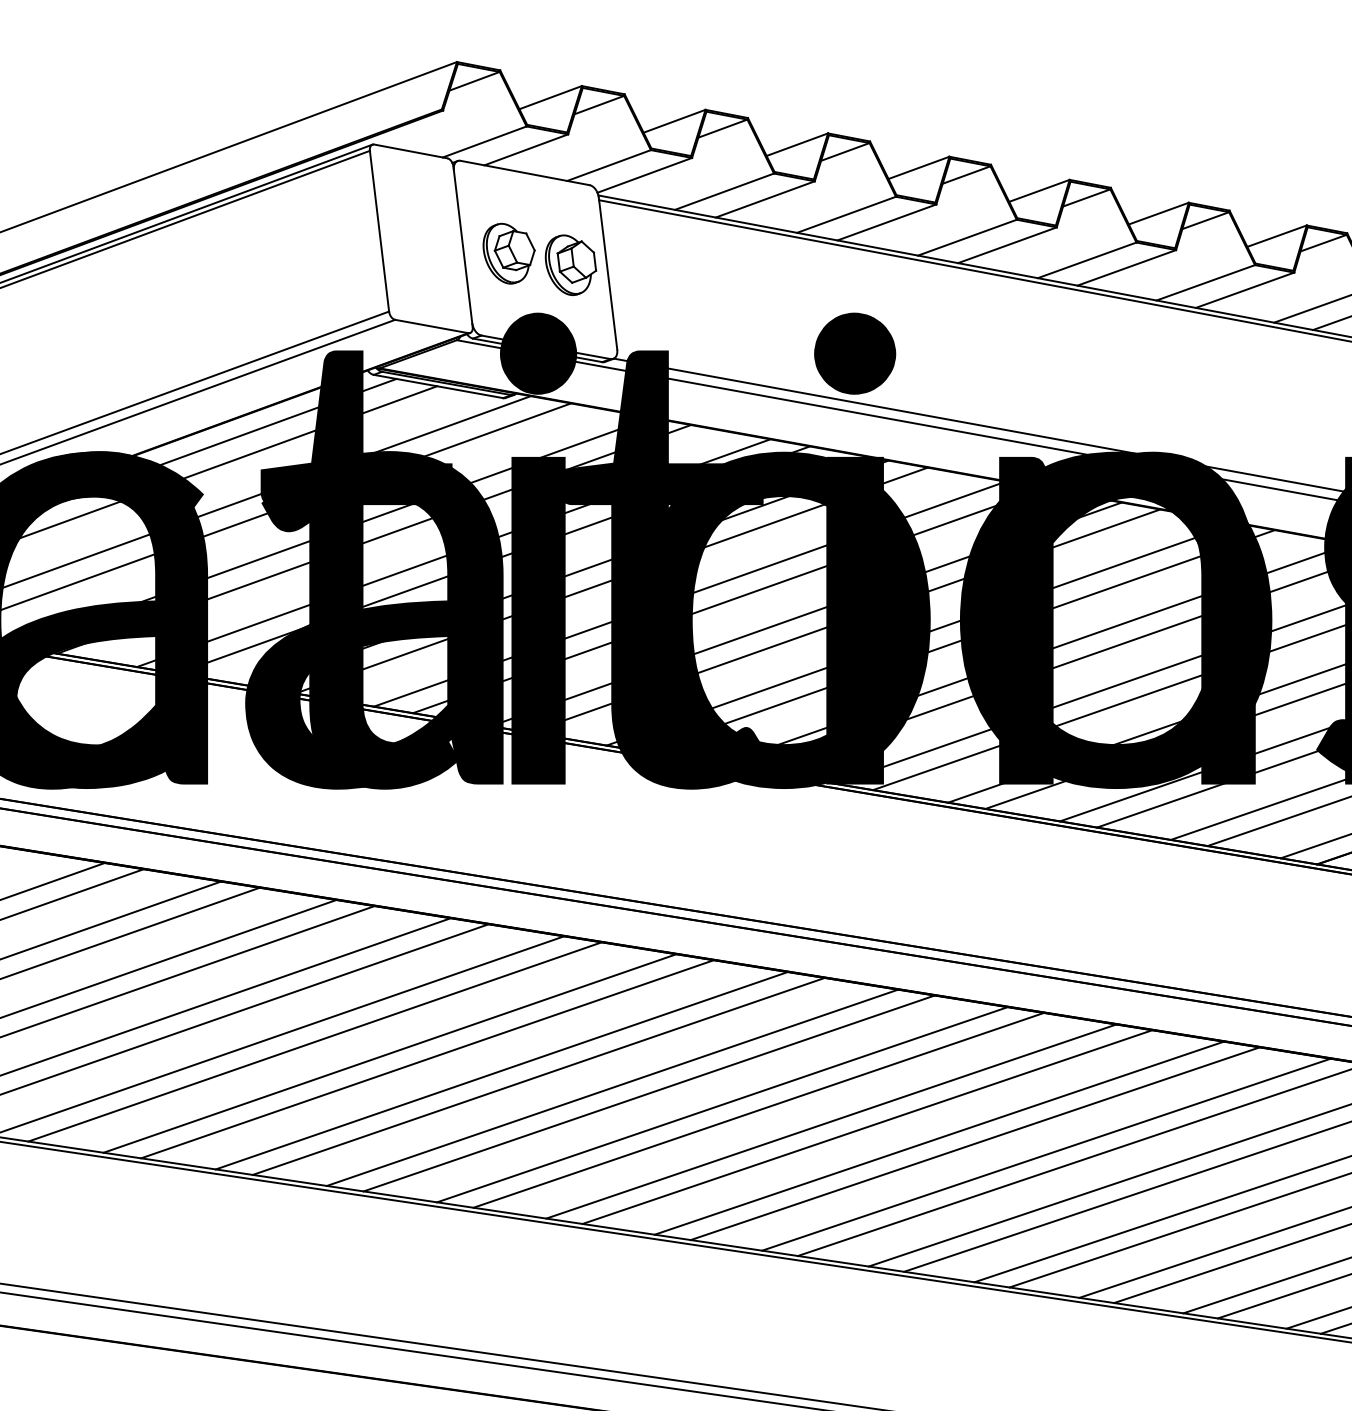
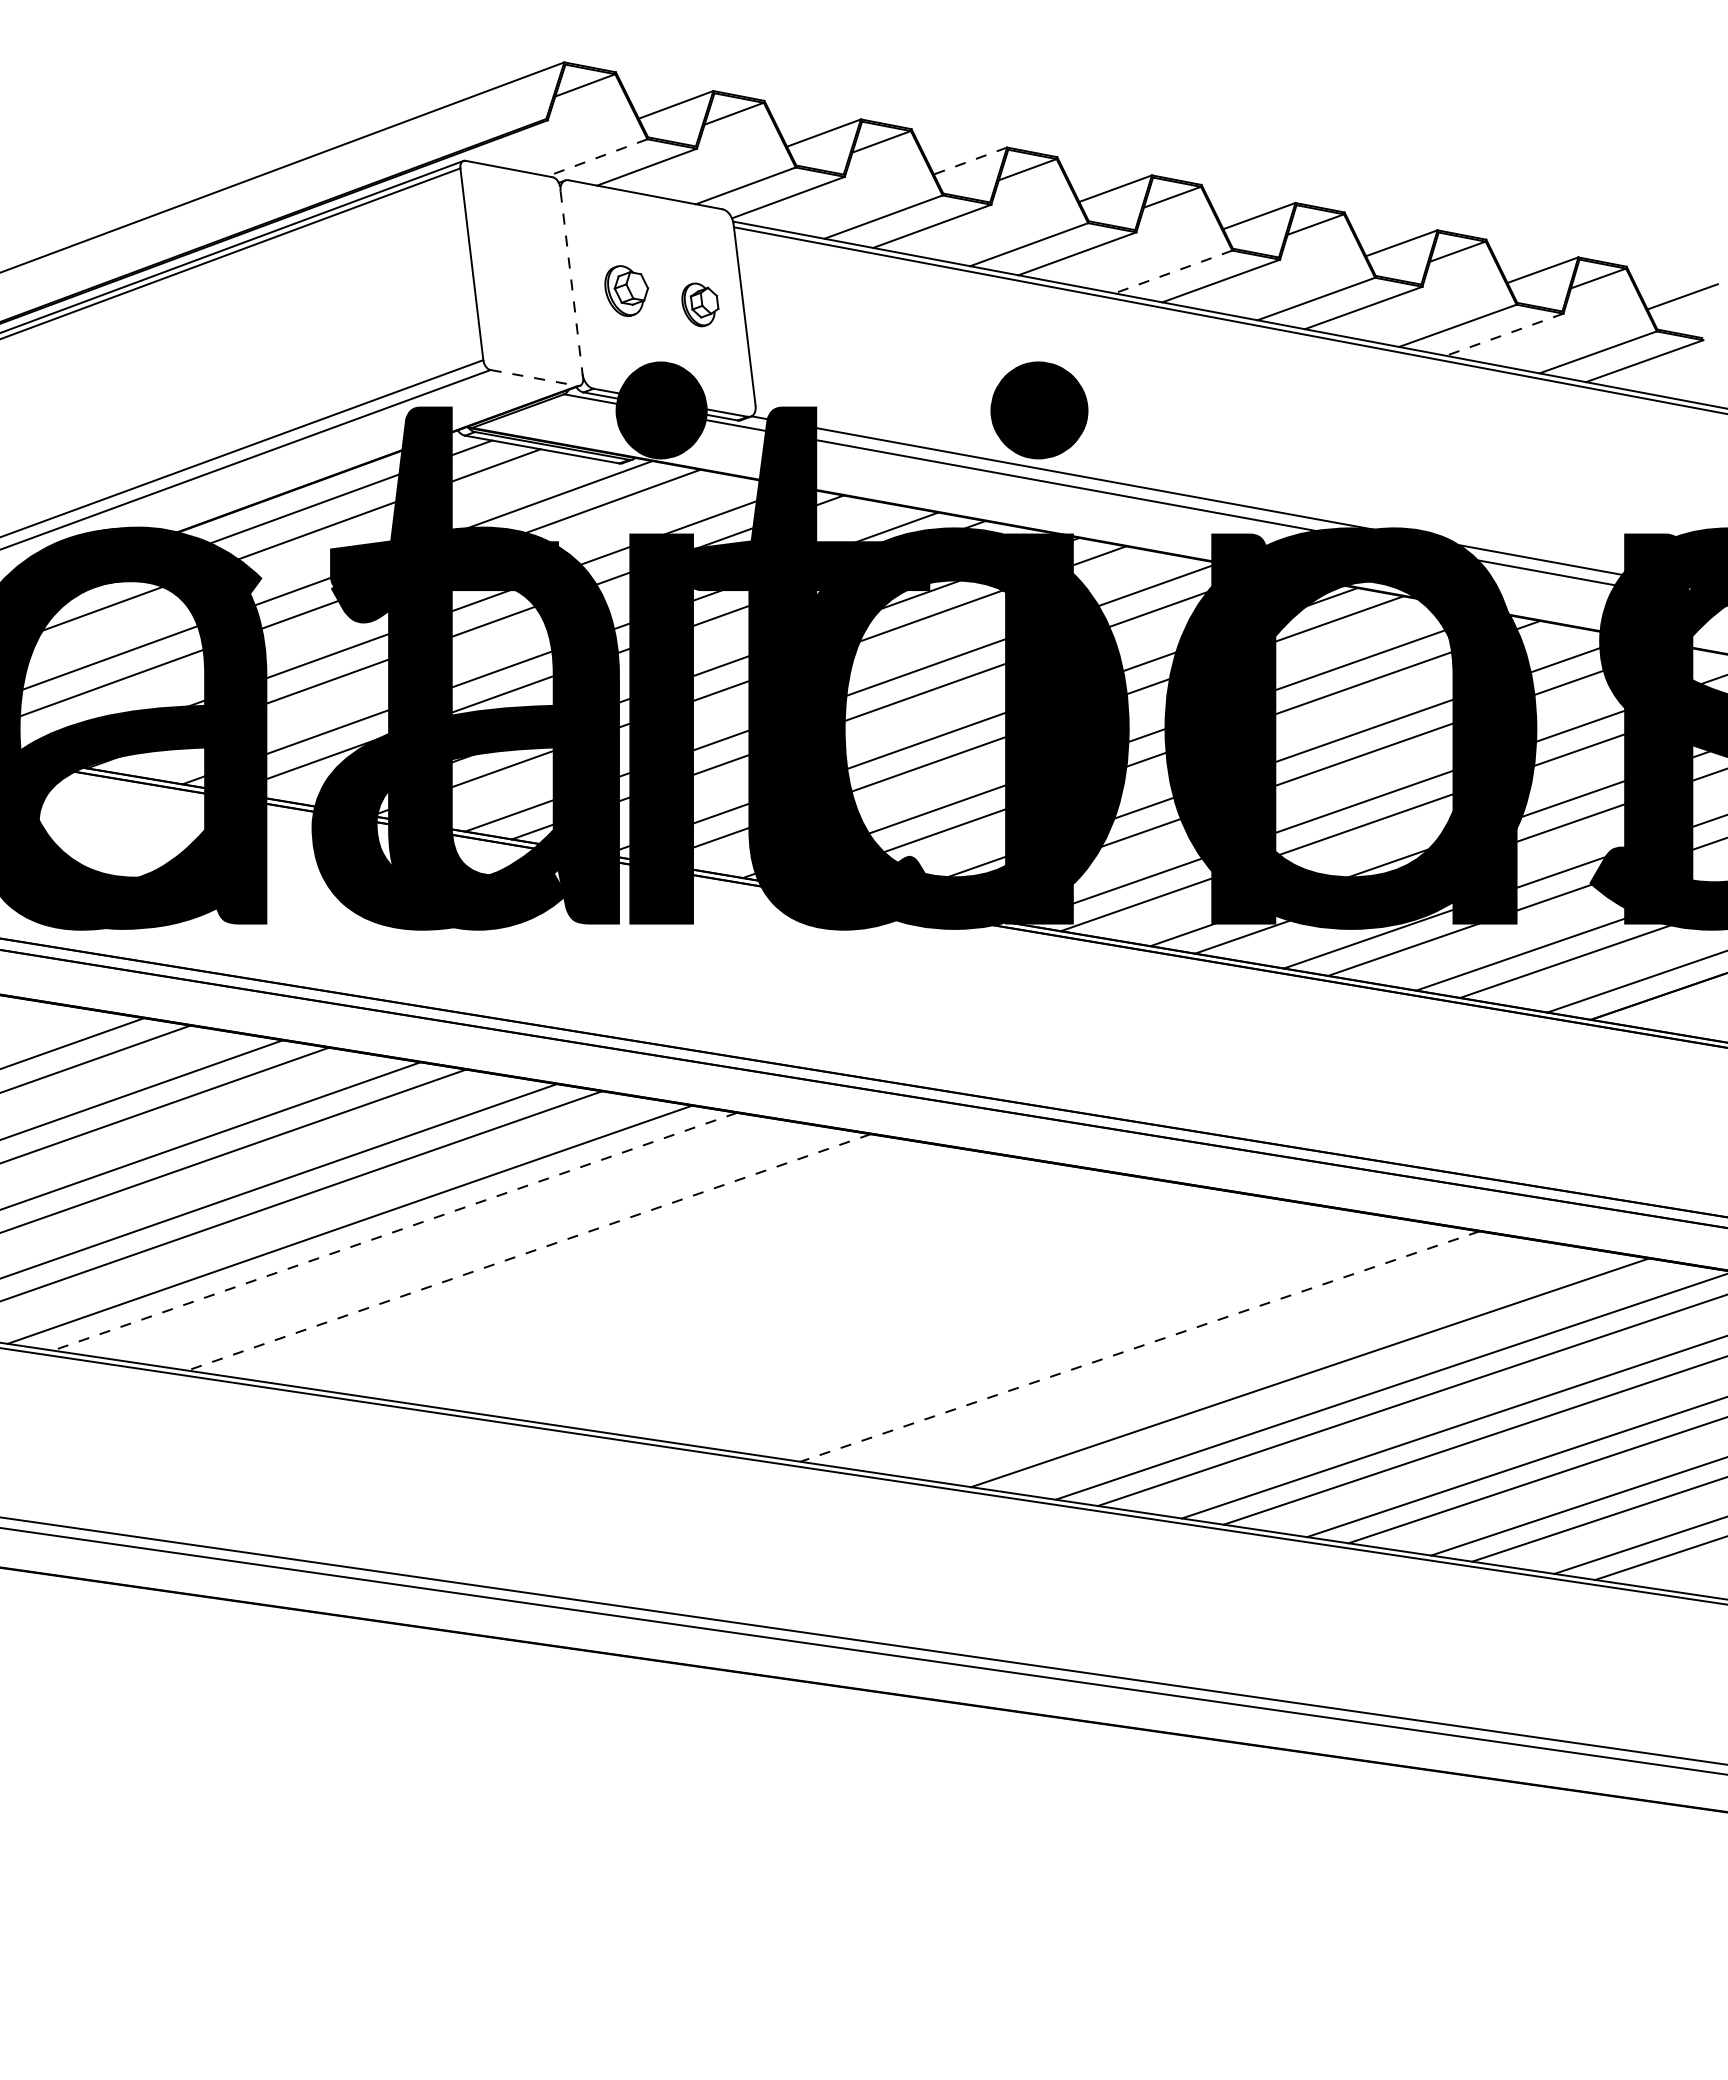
line: (483, 141) -> (596, 157), solid -> dashed
line: (797, 145) -> (970, 161), solid -> dashed
line: (967, 237) -> (1173, 271), solid -> dashed
line: (462, 246) -> (571, 282), solid -> dashed
part: (509, 253) -> (626, 290), size x0.7
part: (571, 264) -> (700, 304), size x0.6
line: (1244, 290) -> (1504, 334), solid -> dashed
line: (431, 326) -> (534, 378), solid -> dashed
line: (314, 1041) -> (394, 1231), solid -> dashed
line: (390, 1053) -> (484, 1245), removed
line: (427, 1059) -> (529, 1252), solid -> dashed
line: (501, 1070) -> (617, 1265), removed
line: (538, 1076) -> (661, 1272), removed
line: (612, 1087) -> (749, 1286), removed
line: (649, 1093) -> (793, 1293), removed
line: (721, 1104) -> (880, 1306), removed
line: (758, 1110) -> (924, 1313), removed
line: (830, 1121) -> (1010, 1326), removed
line: (867, 1126) -> (1054, 1332), removed
line: (938, 1138) -> (1139, 1346), solid -> dashed
line: (975, 1144) -> (1182, 1353), removed
line: (1046, 1154) -> (1267, 1365), removed

